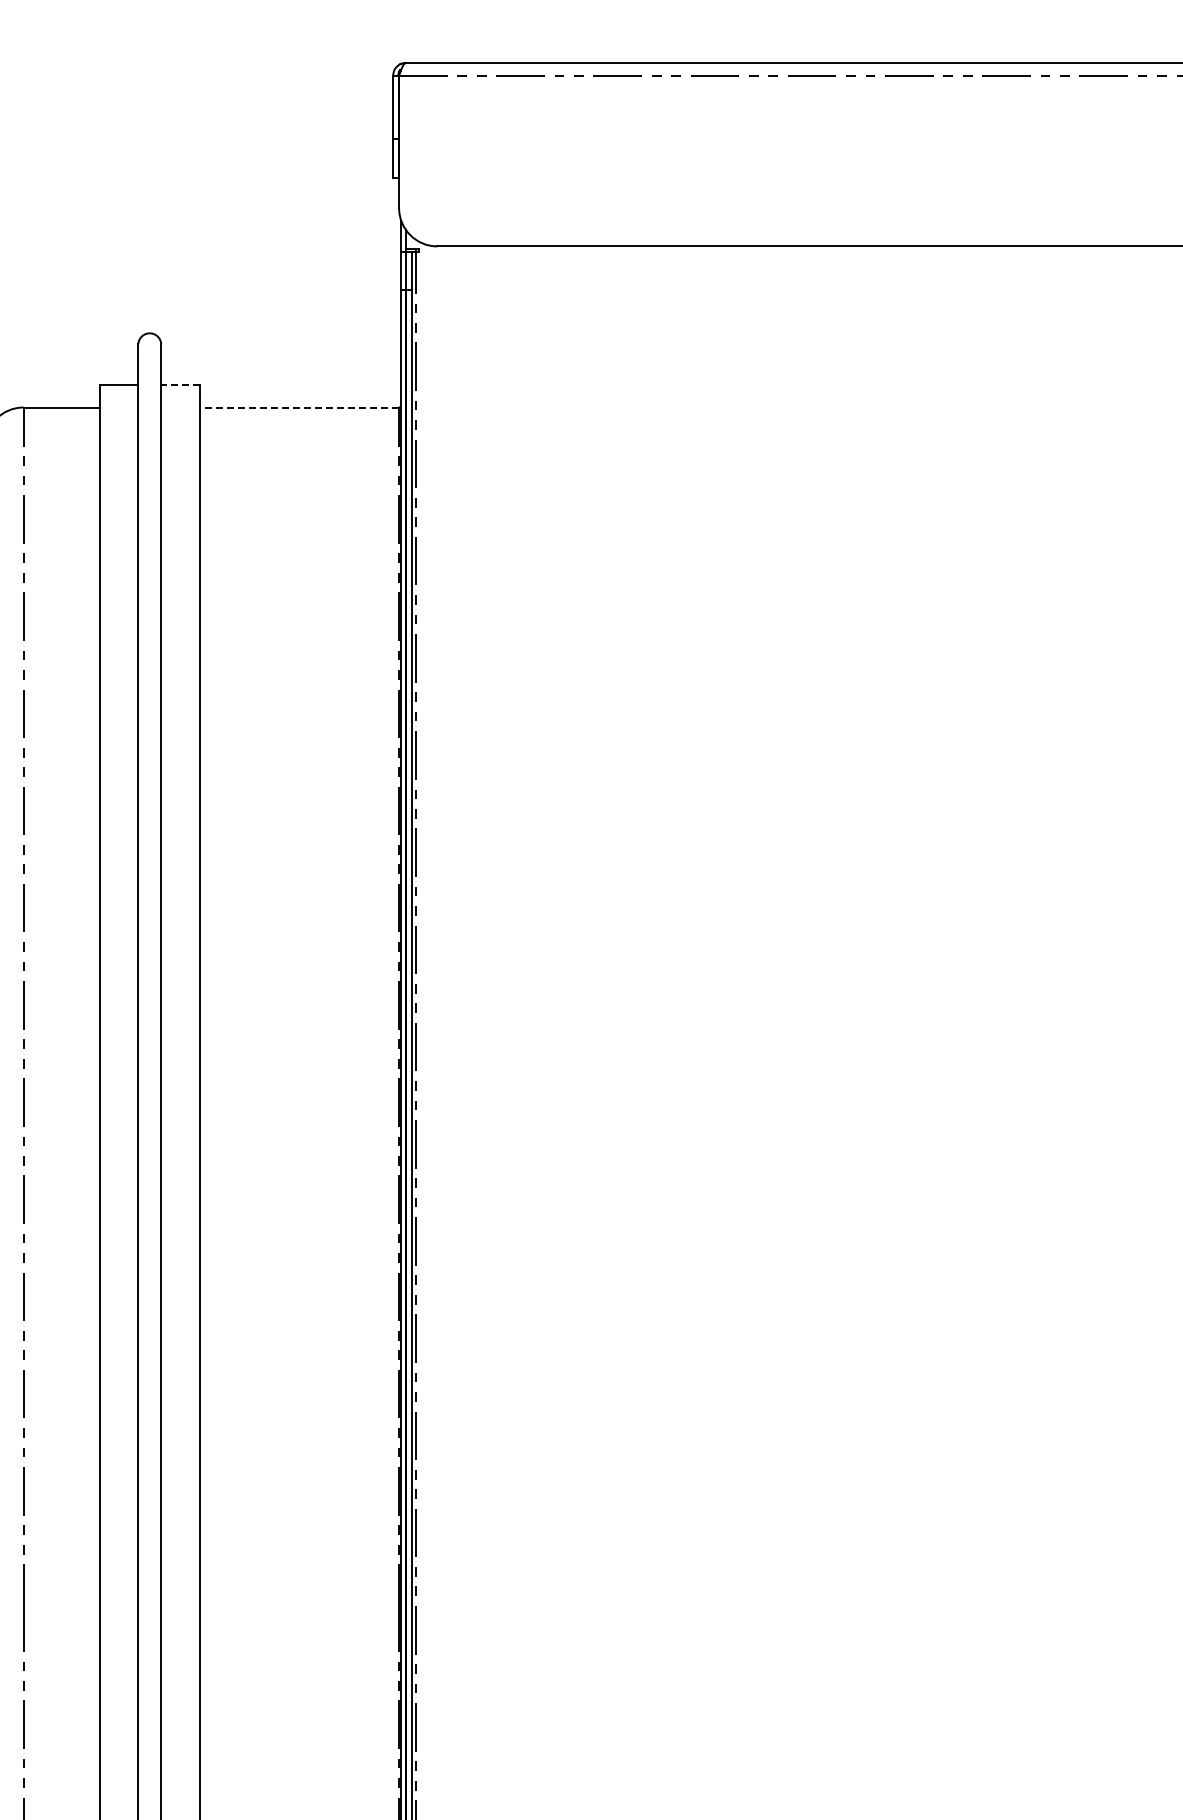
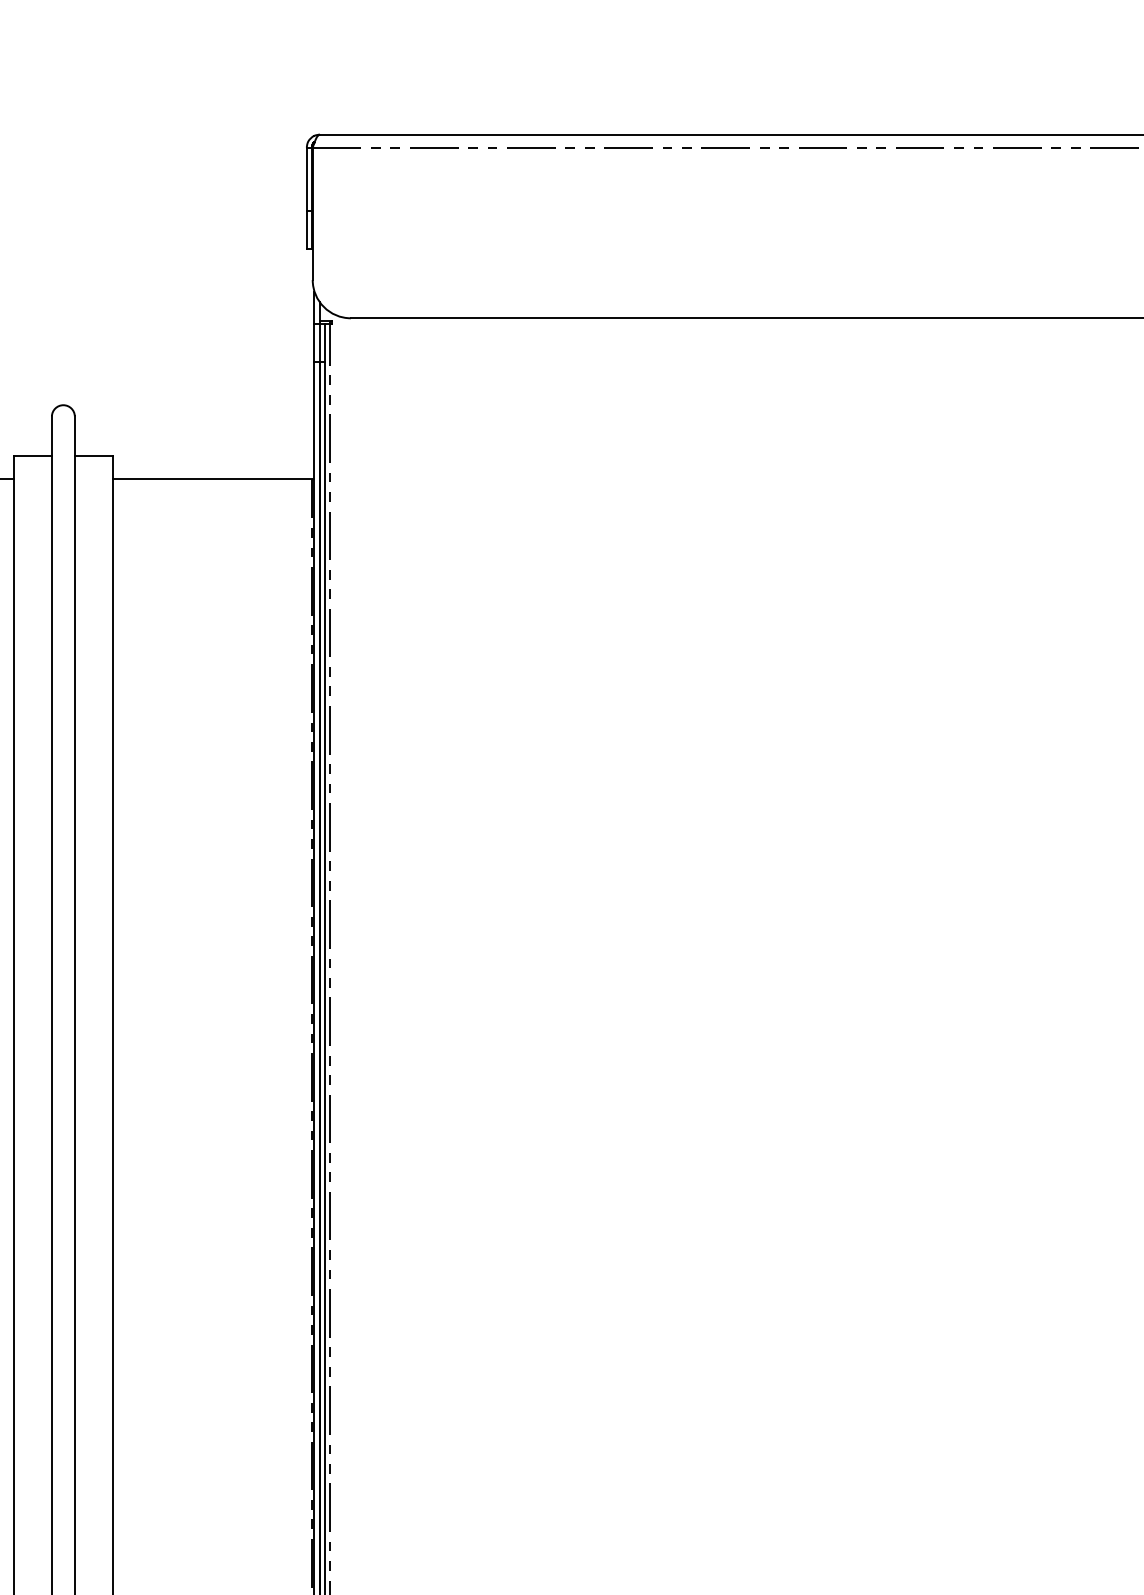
line: (179, 384) -> (93, 456), dashed -> solid
line: (298, 407) -> (212, 479), dashed -> solid

